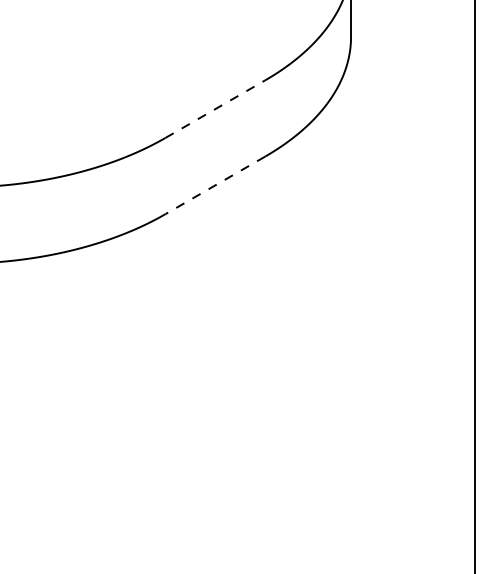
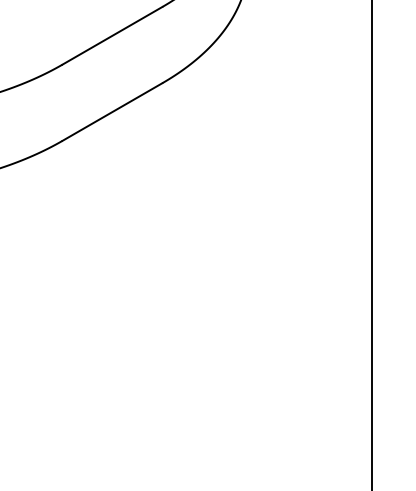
line: (215, 109) -> (112, 36), dashed -> solid
line: (215, 185) -> (112, 112), dashed -> solid

